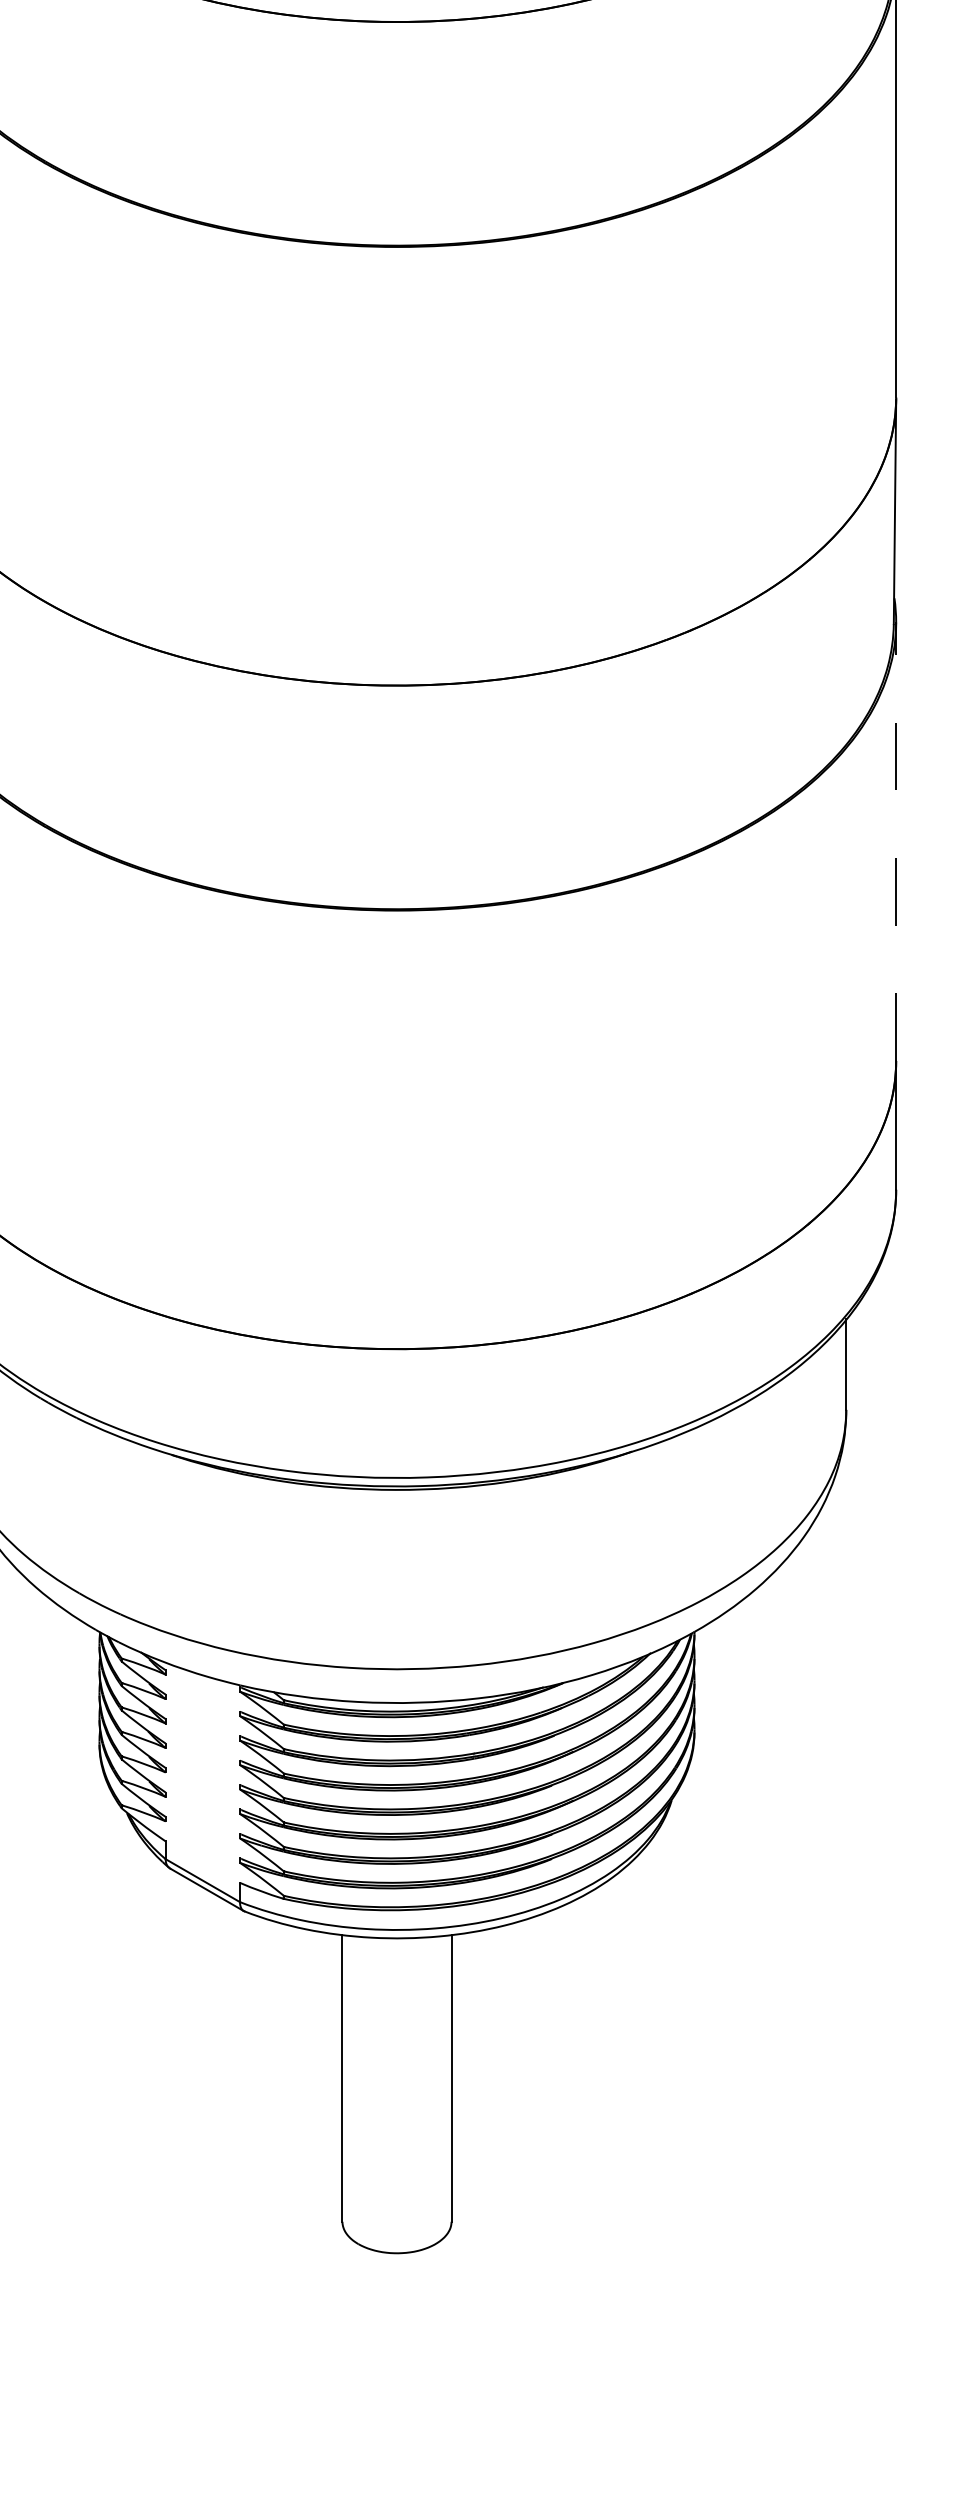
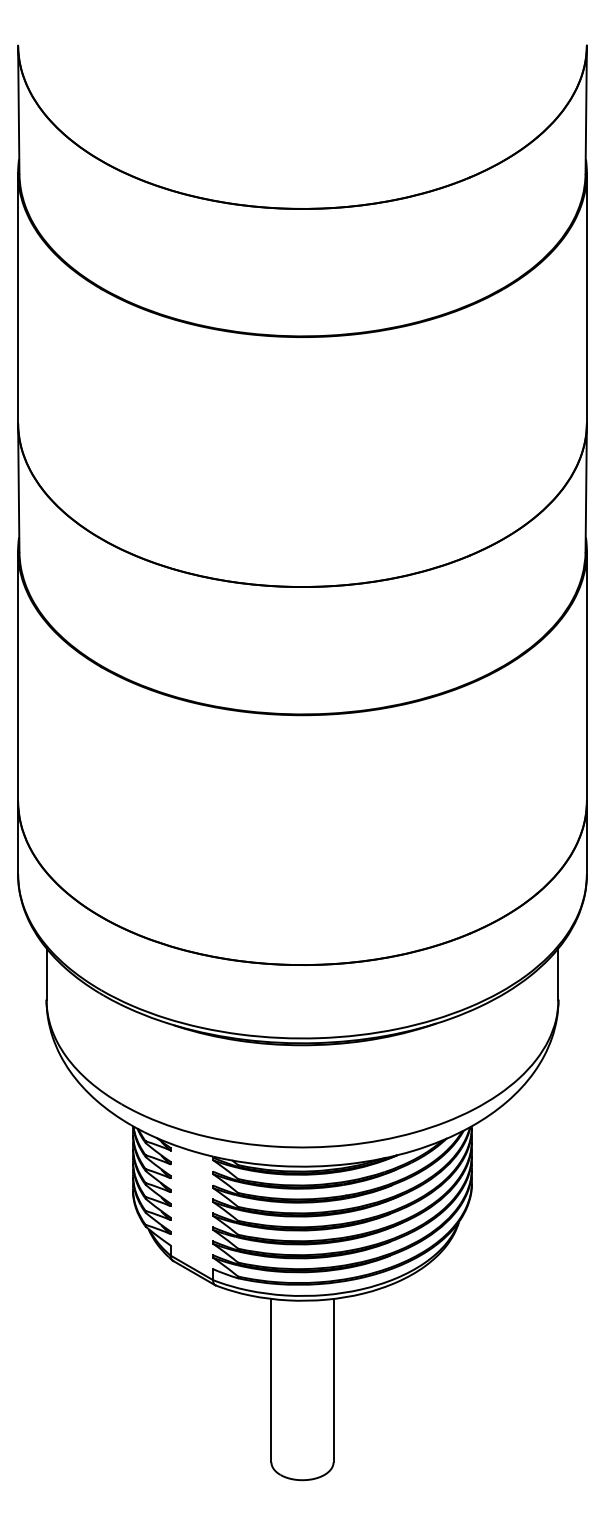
line: (895, 840) -> (586, 675), dashed -> solid

